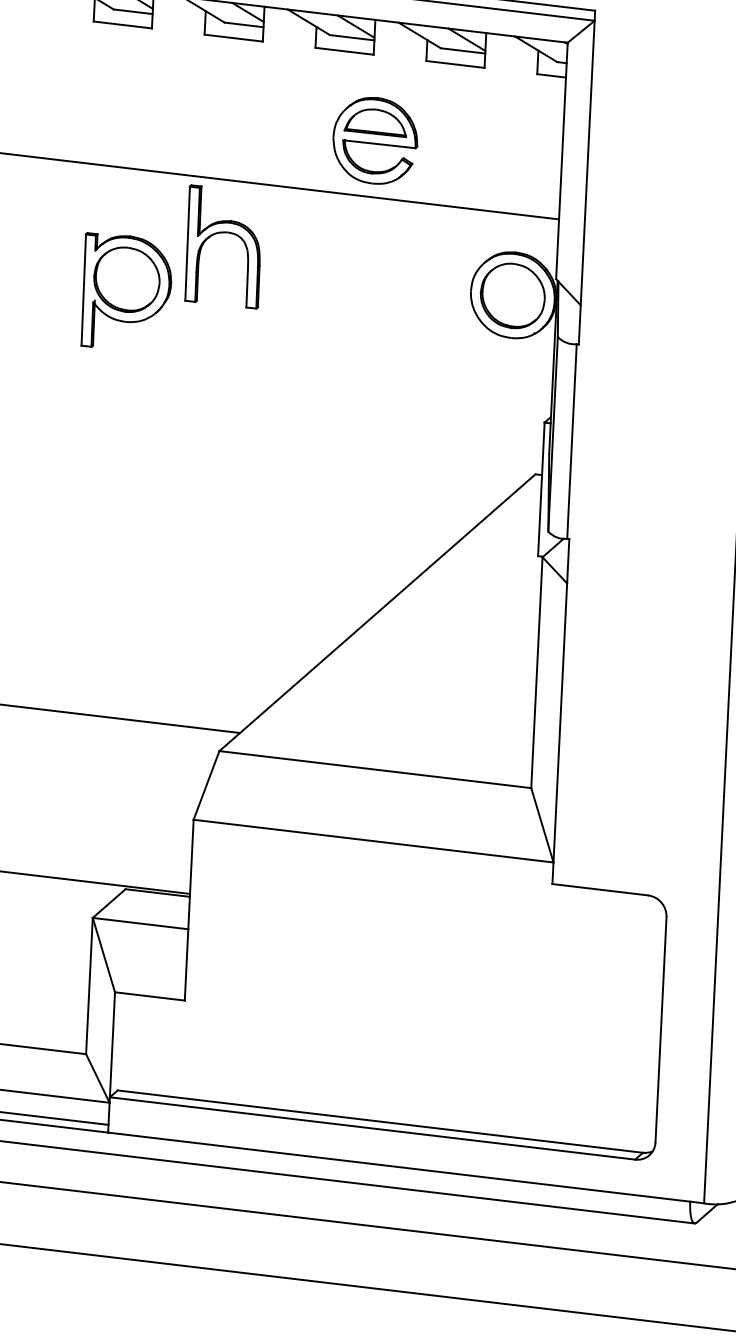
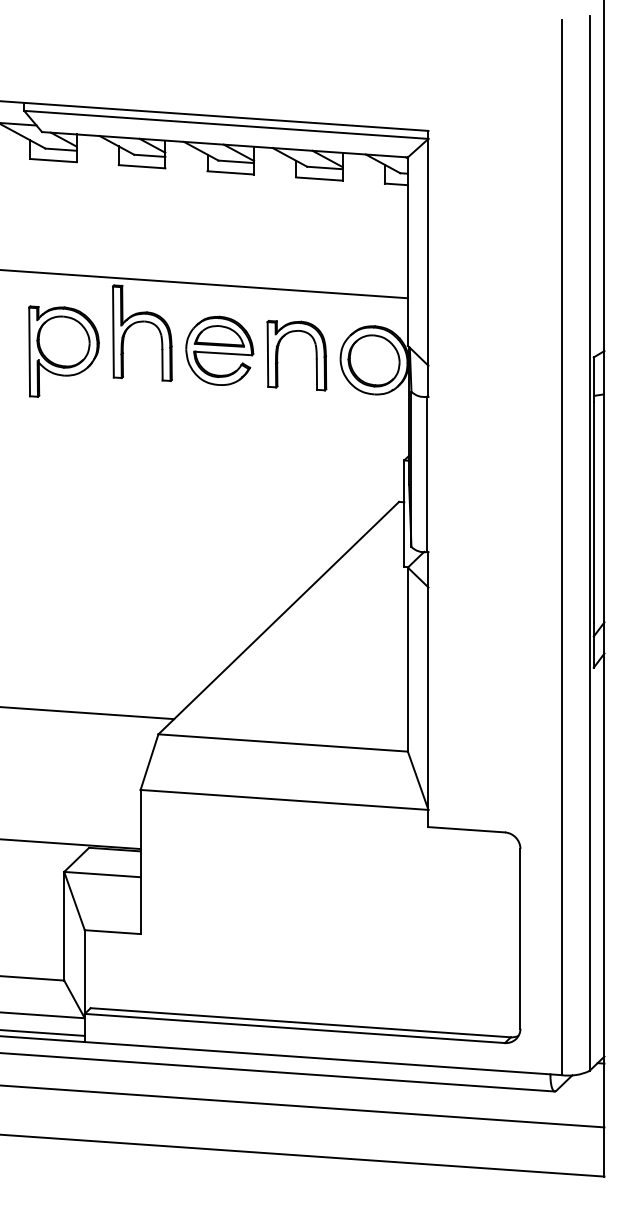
part: (375, 140) -> (219, 350), moved
part: (393, 283) -> (278, 355), added
part: (126, 291) -> (63, 351), moved

